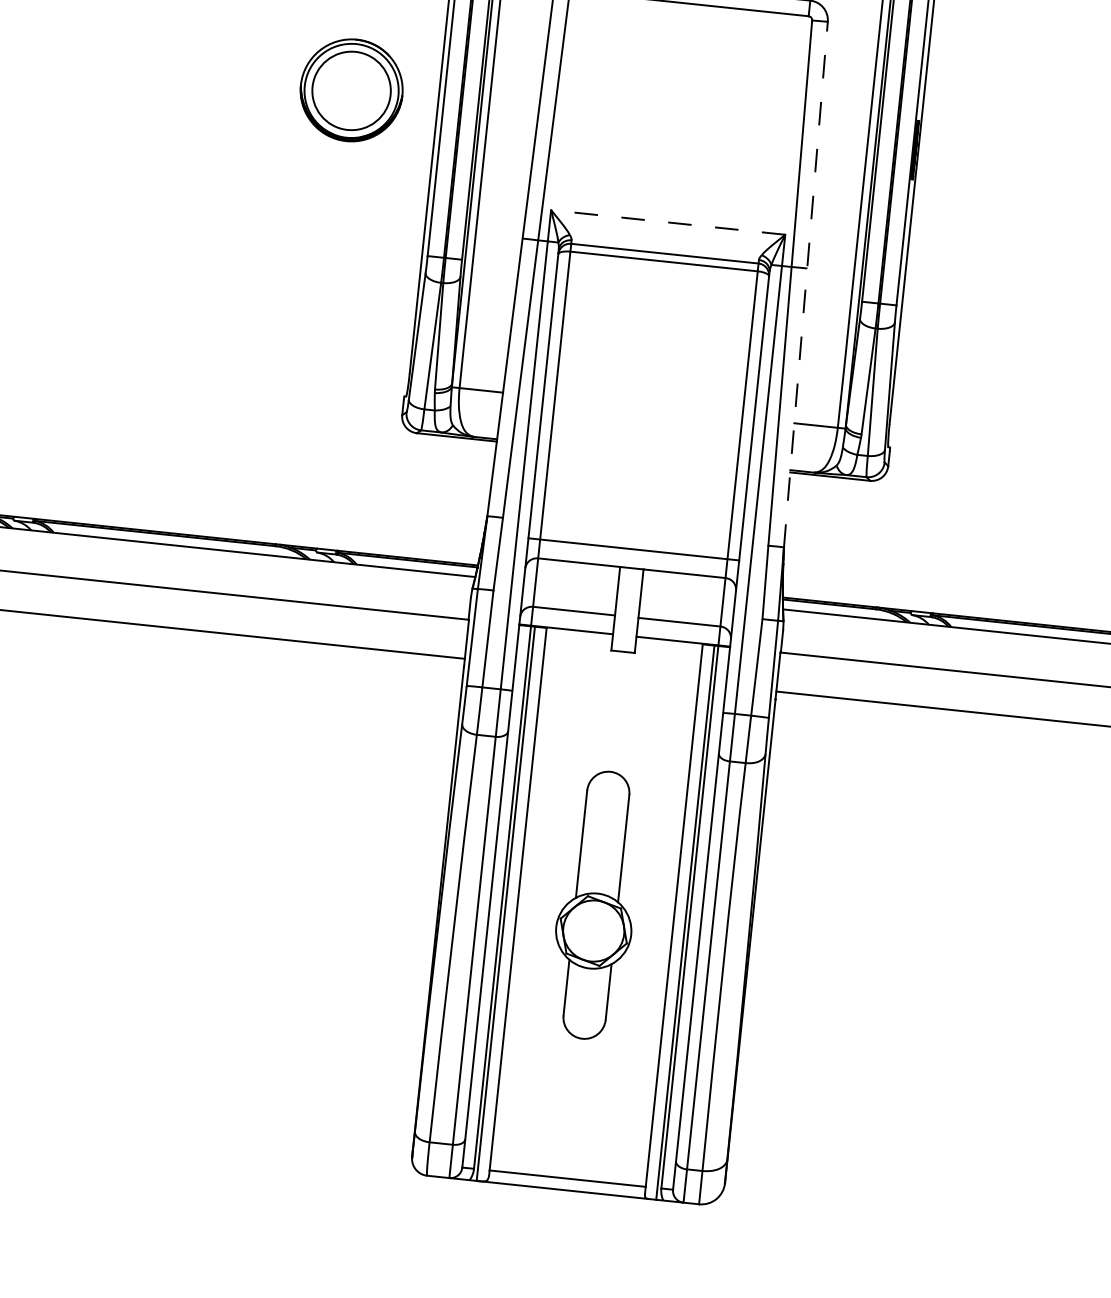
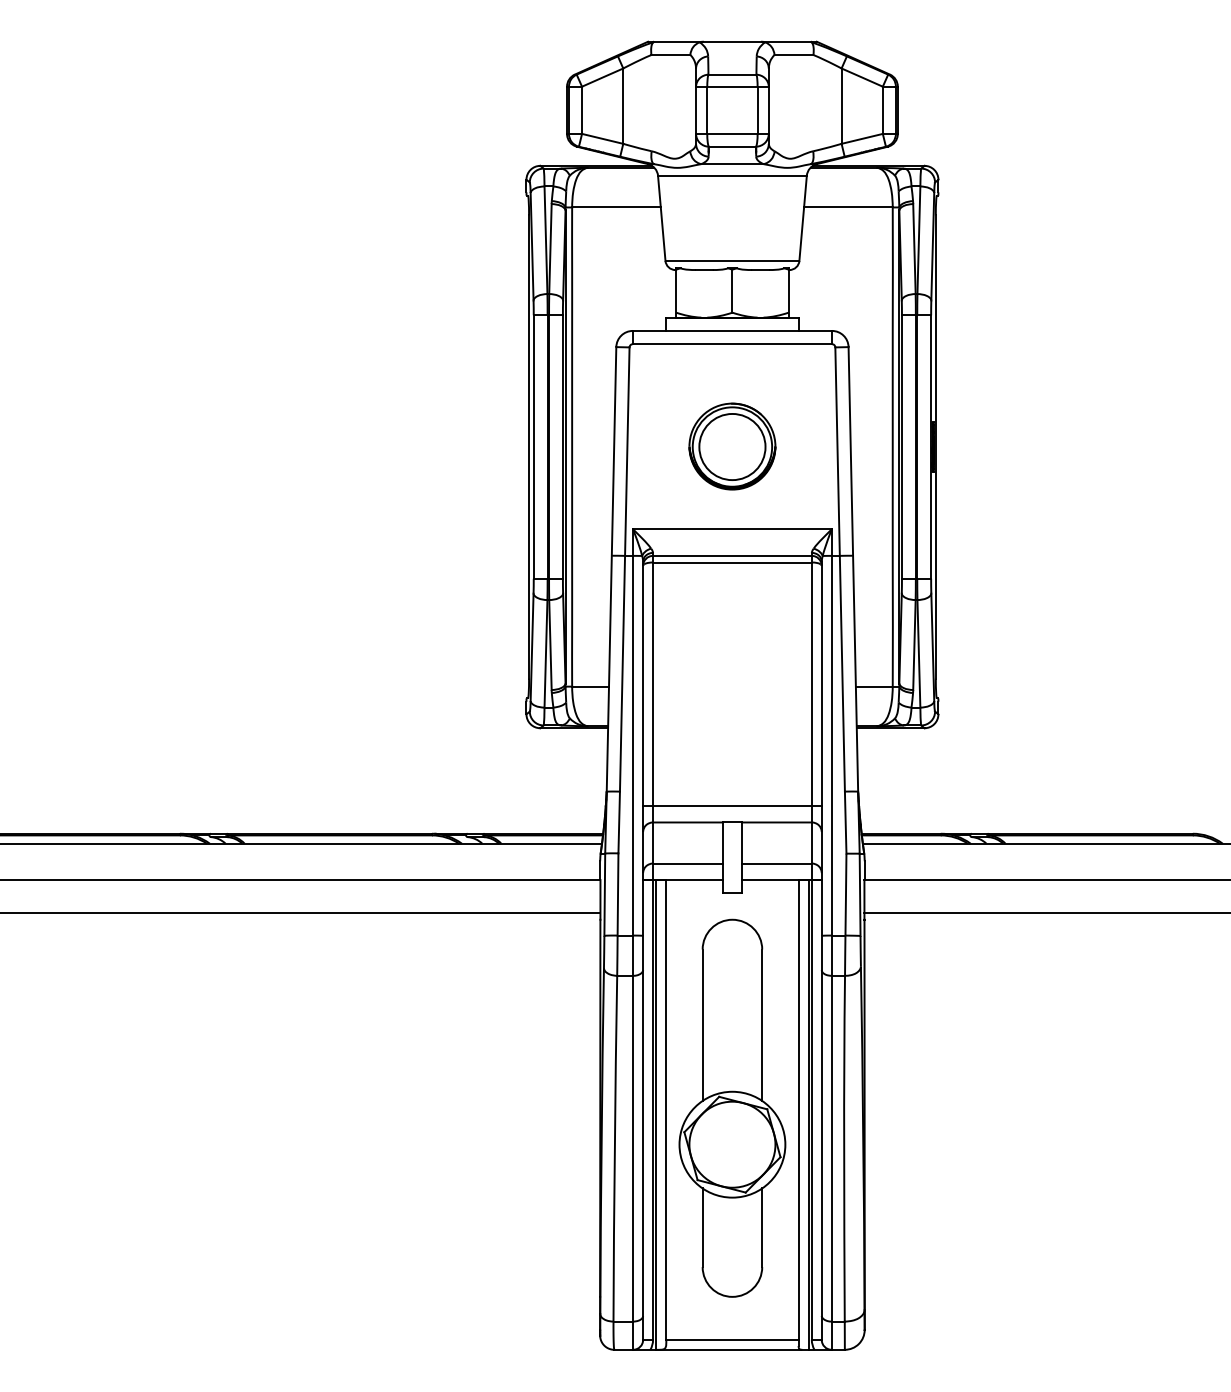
part: (351, 90) -> (732, 446), moved
line: (667, 222) -> (731, 529), dashed -> solid
line: (806, 284) -> (853, 569), dashed -> solid
part: (596, 904) -> (732, 1107), size x1.67

